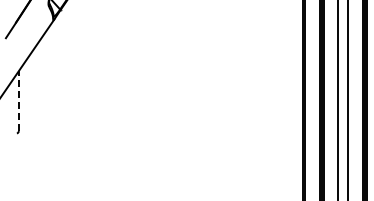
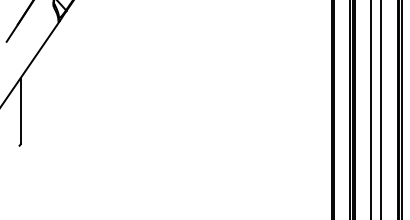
line: (18, 100) -> (20, 110), dashed -> solid

